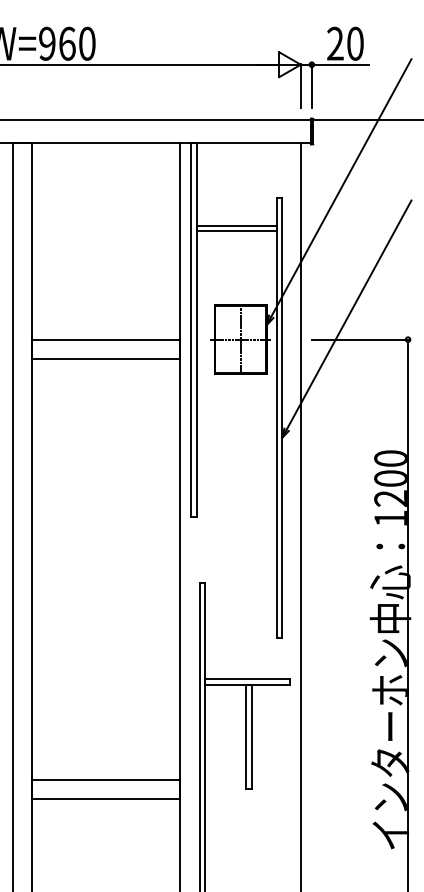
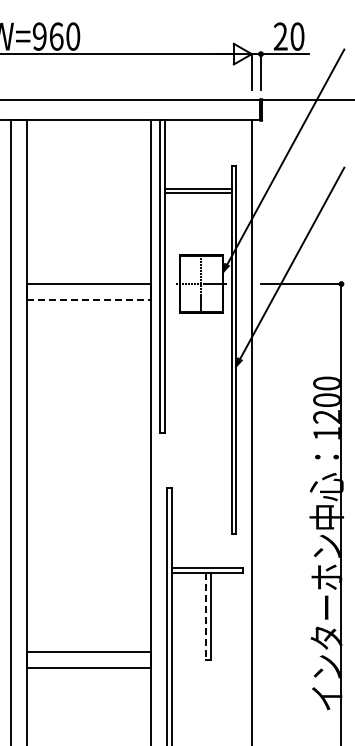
line: (106, 359) -> (89, 300), solid -> dashed
line: (246, 737) -> (206, 616), solid -> dashed

